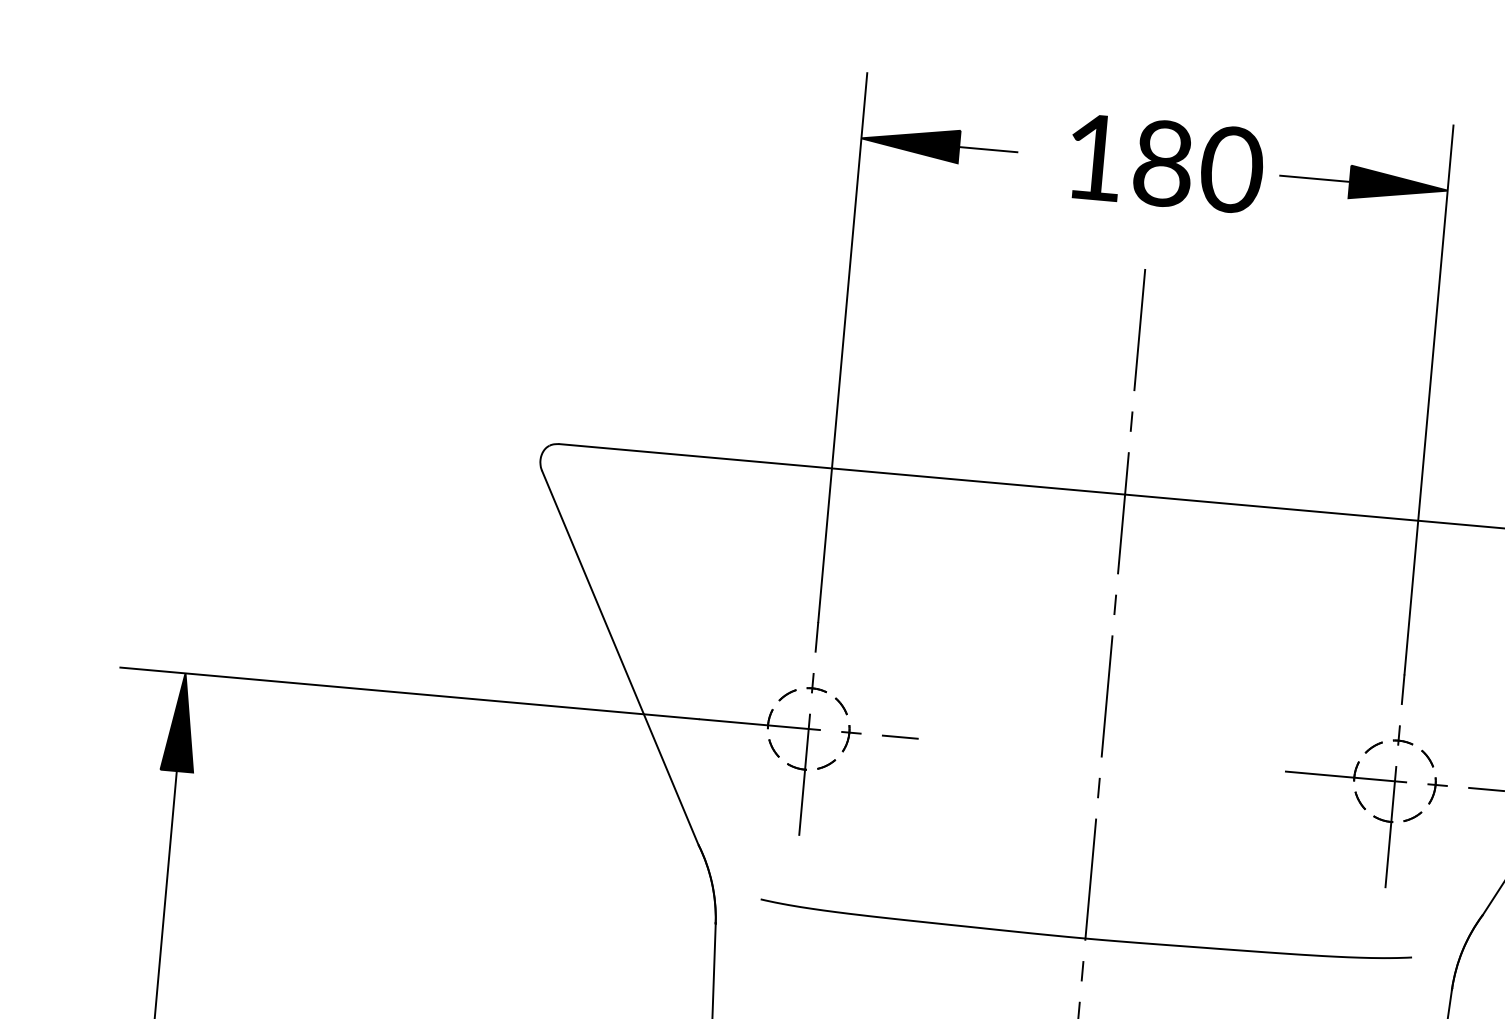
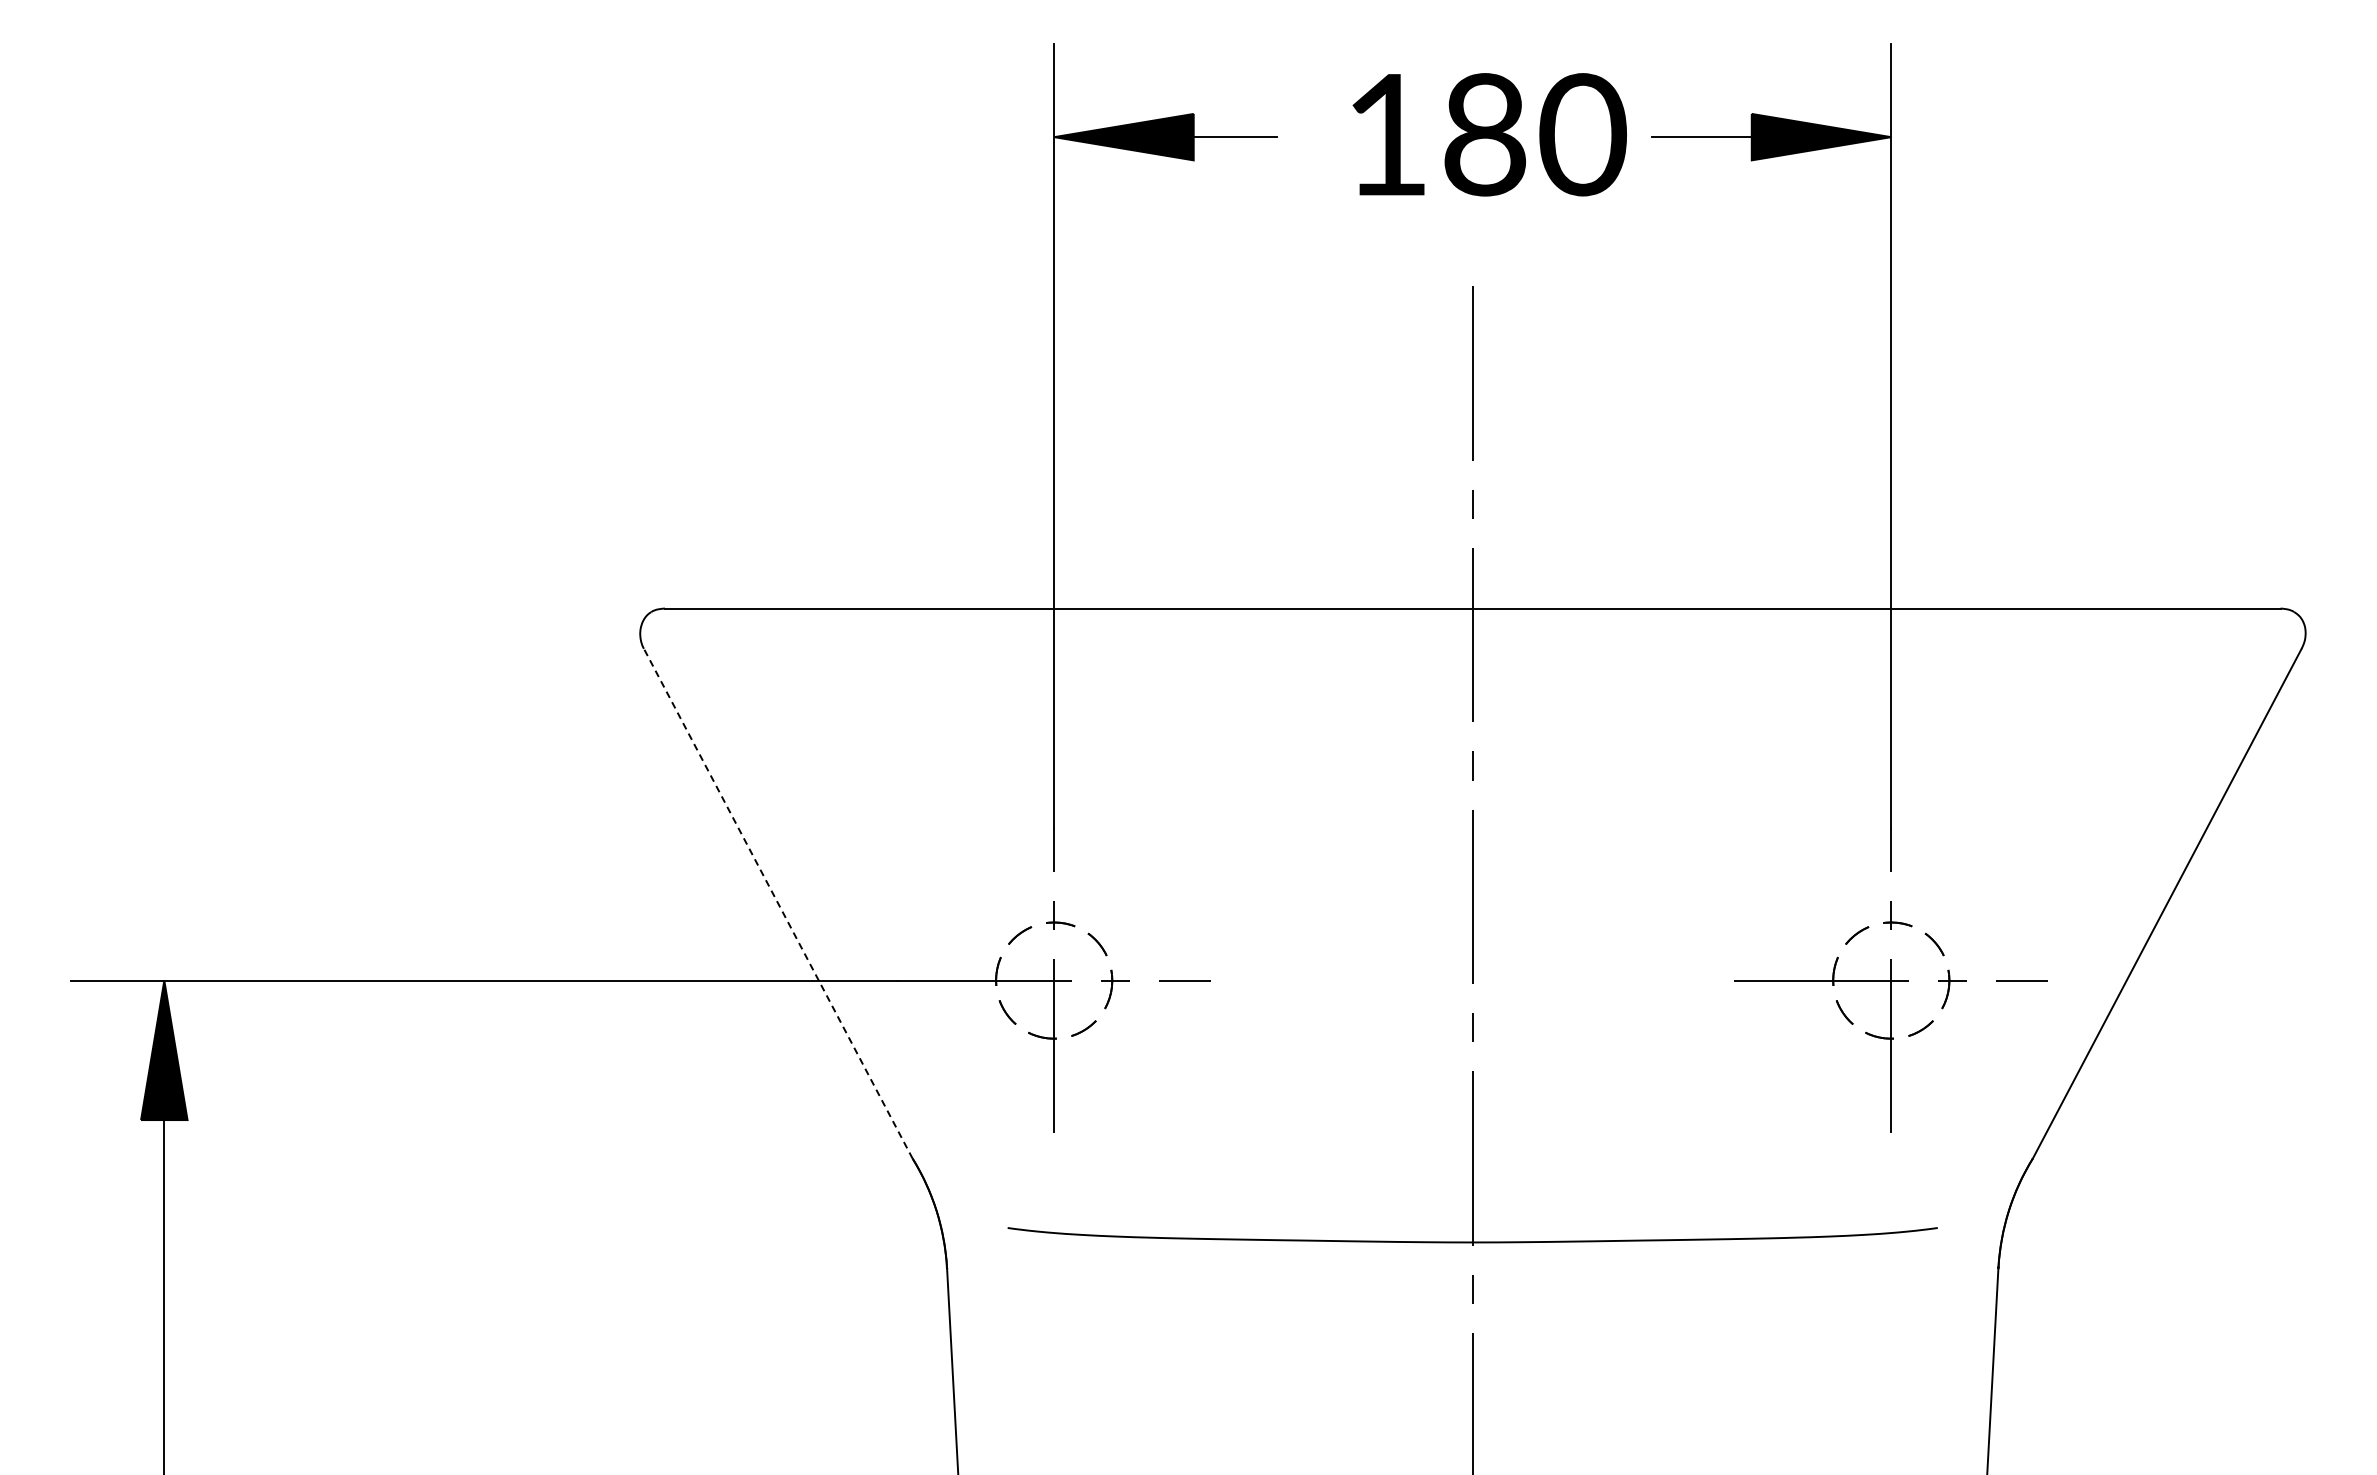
line: (620, 657) -> (778, 903), solid -> dashed

